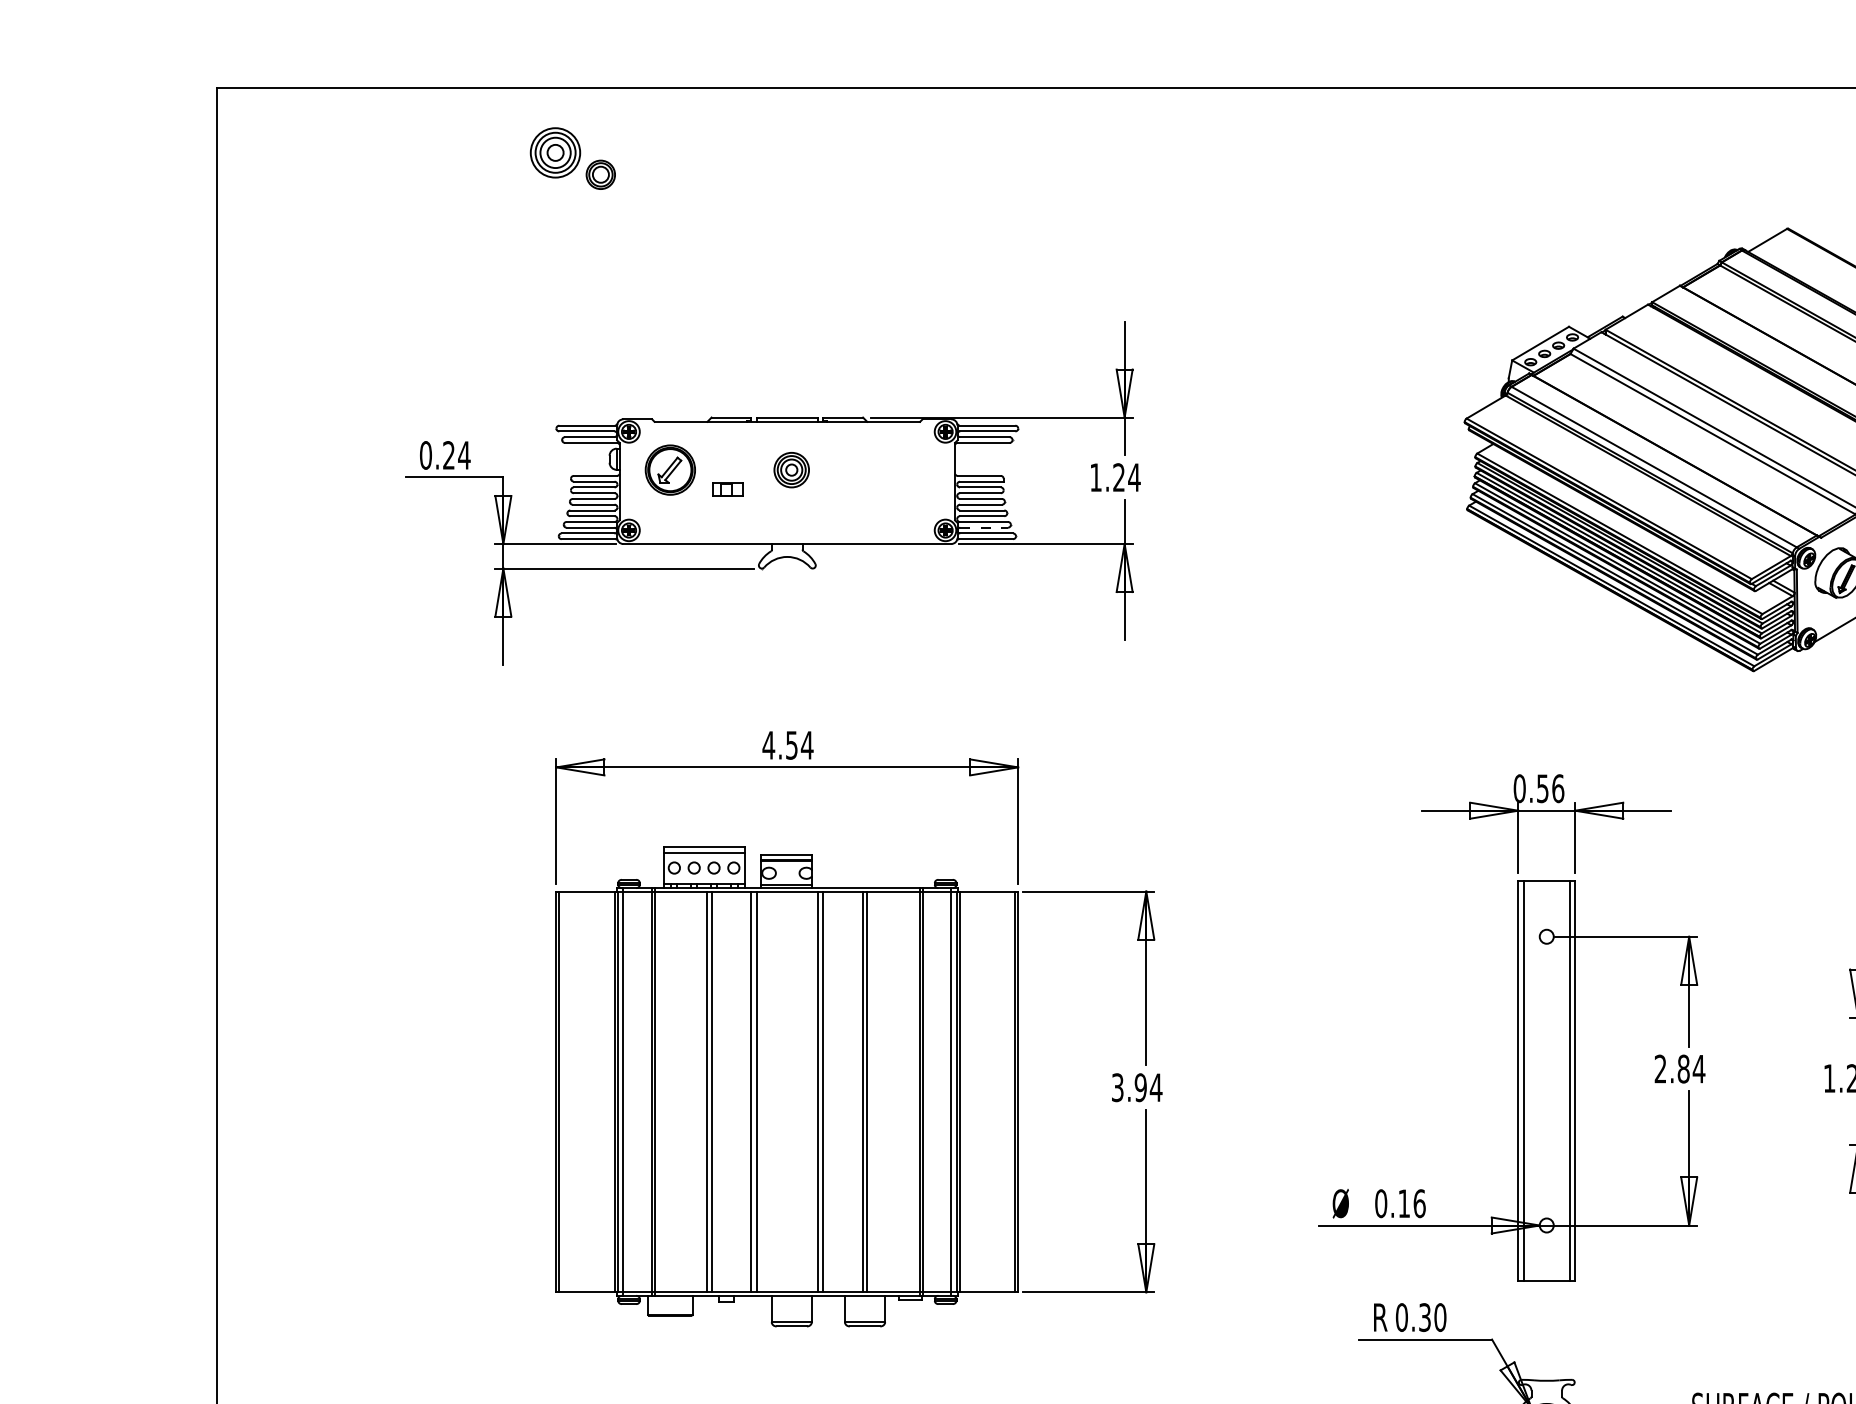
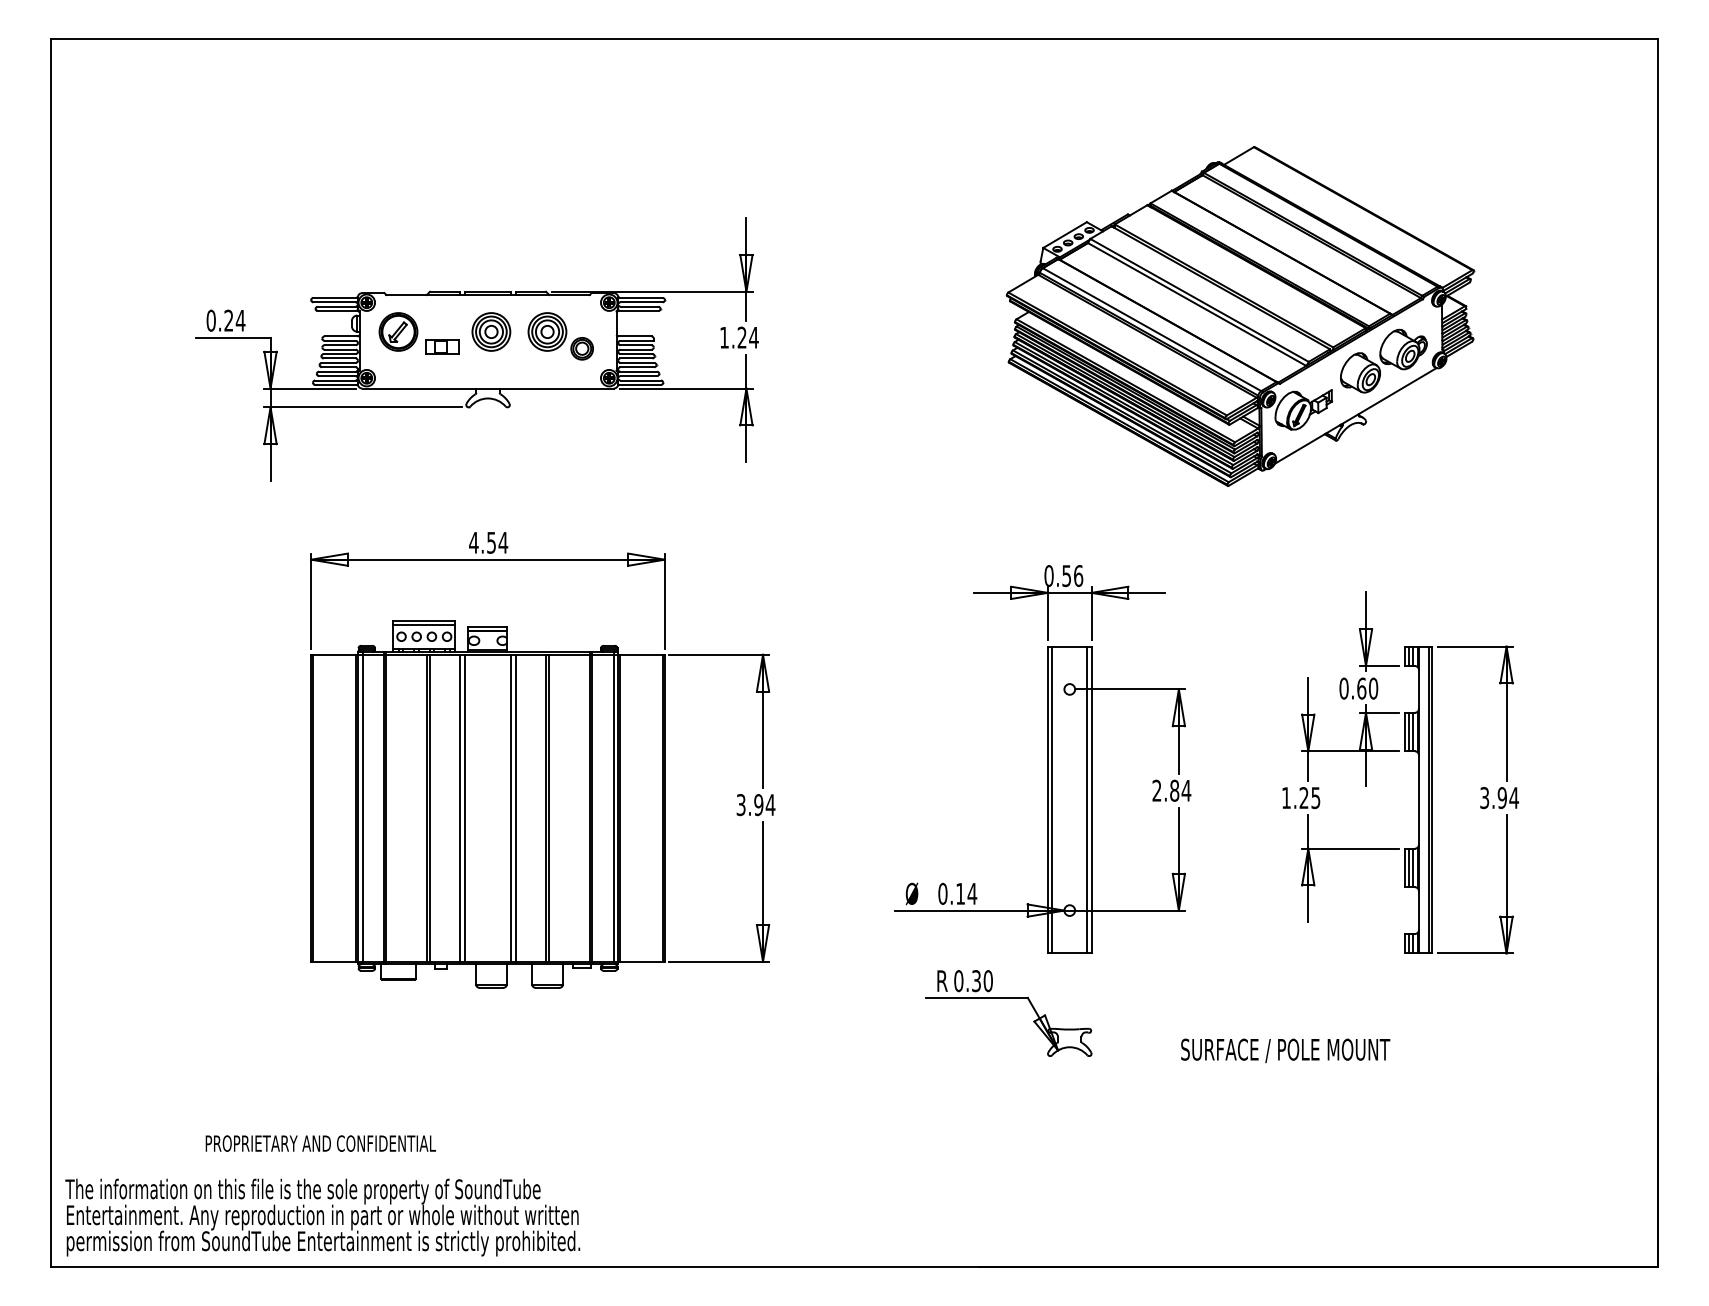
part: (572, 158) -> (560, 336), moved
part: (791, 469) -> (491, 331), size x1.43
part: (727, 489) -> (442, 346), size x1.43
line: (985, 528) -> (639, 376), dashed -> solid
text: (1419, 1203) -> (972, 893), 0.16 -> 0.14

